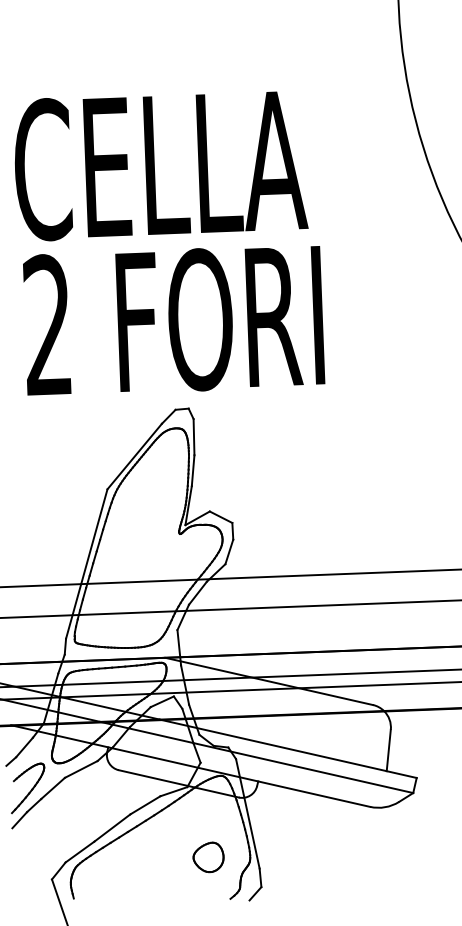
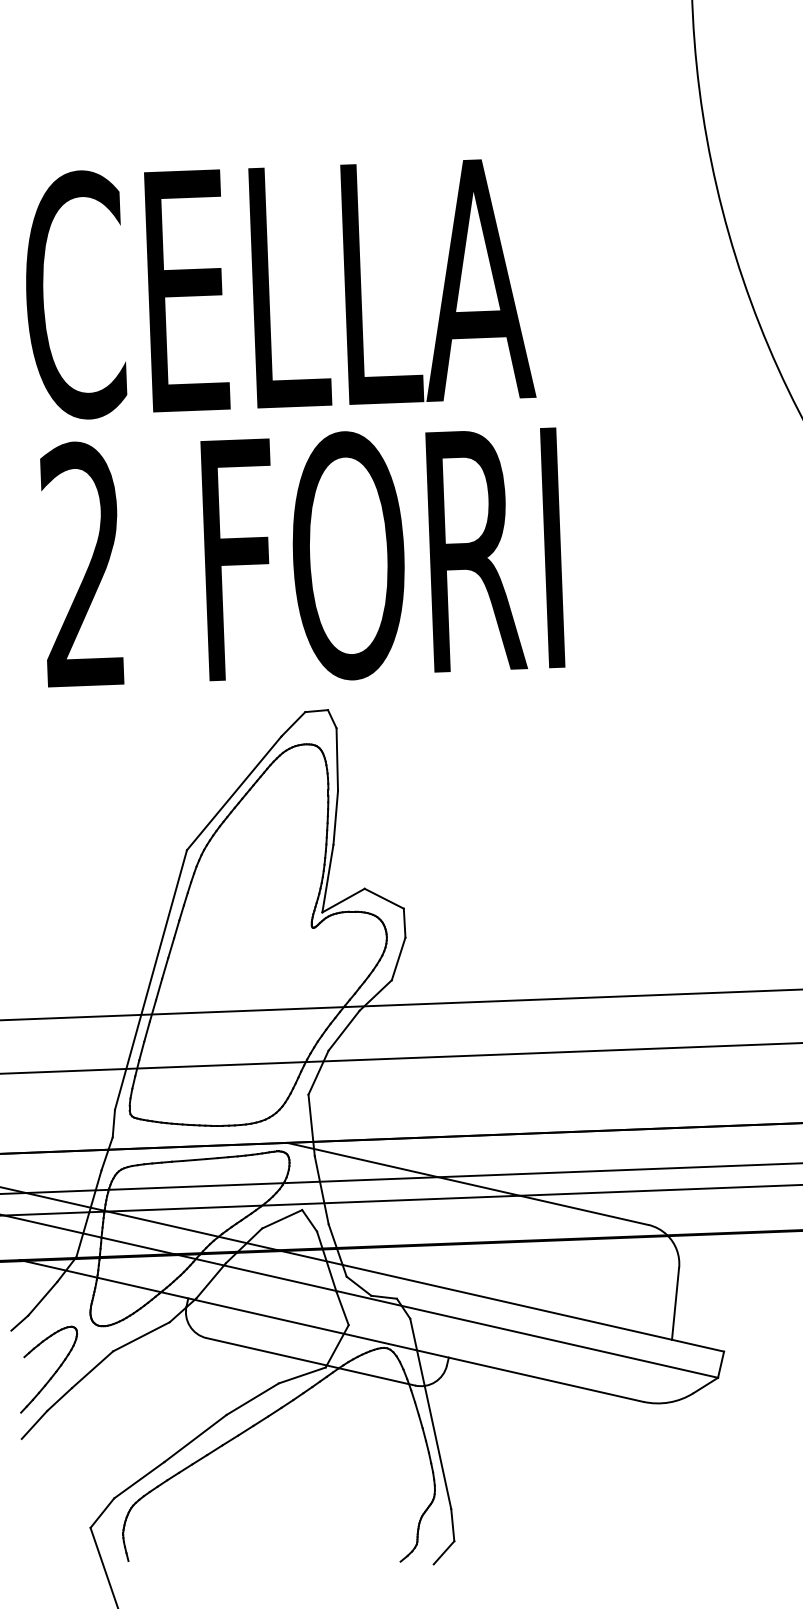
part: (208, 857) -> (362, 1489), removed

